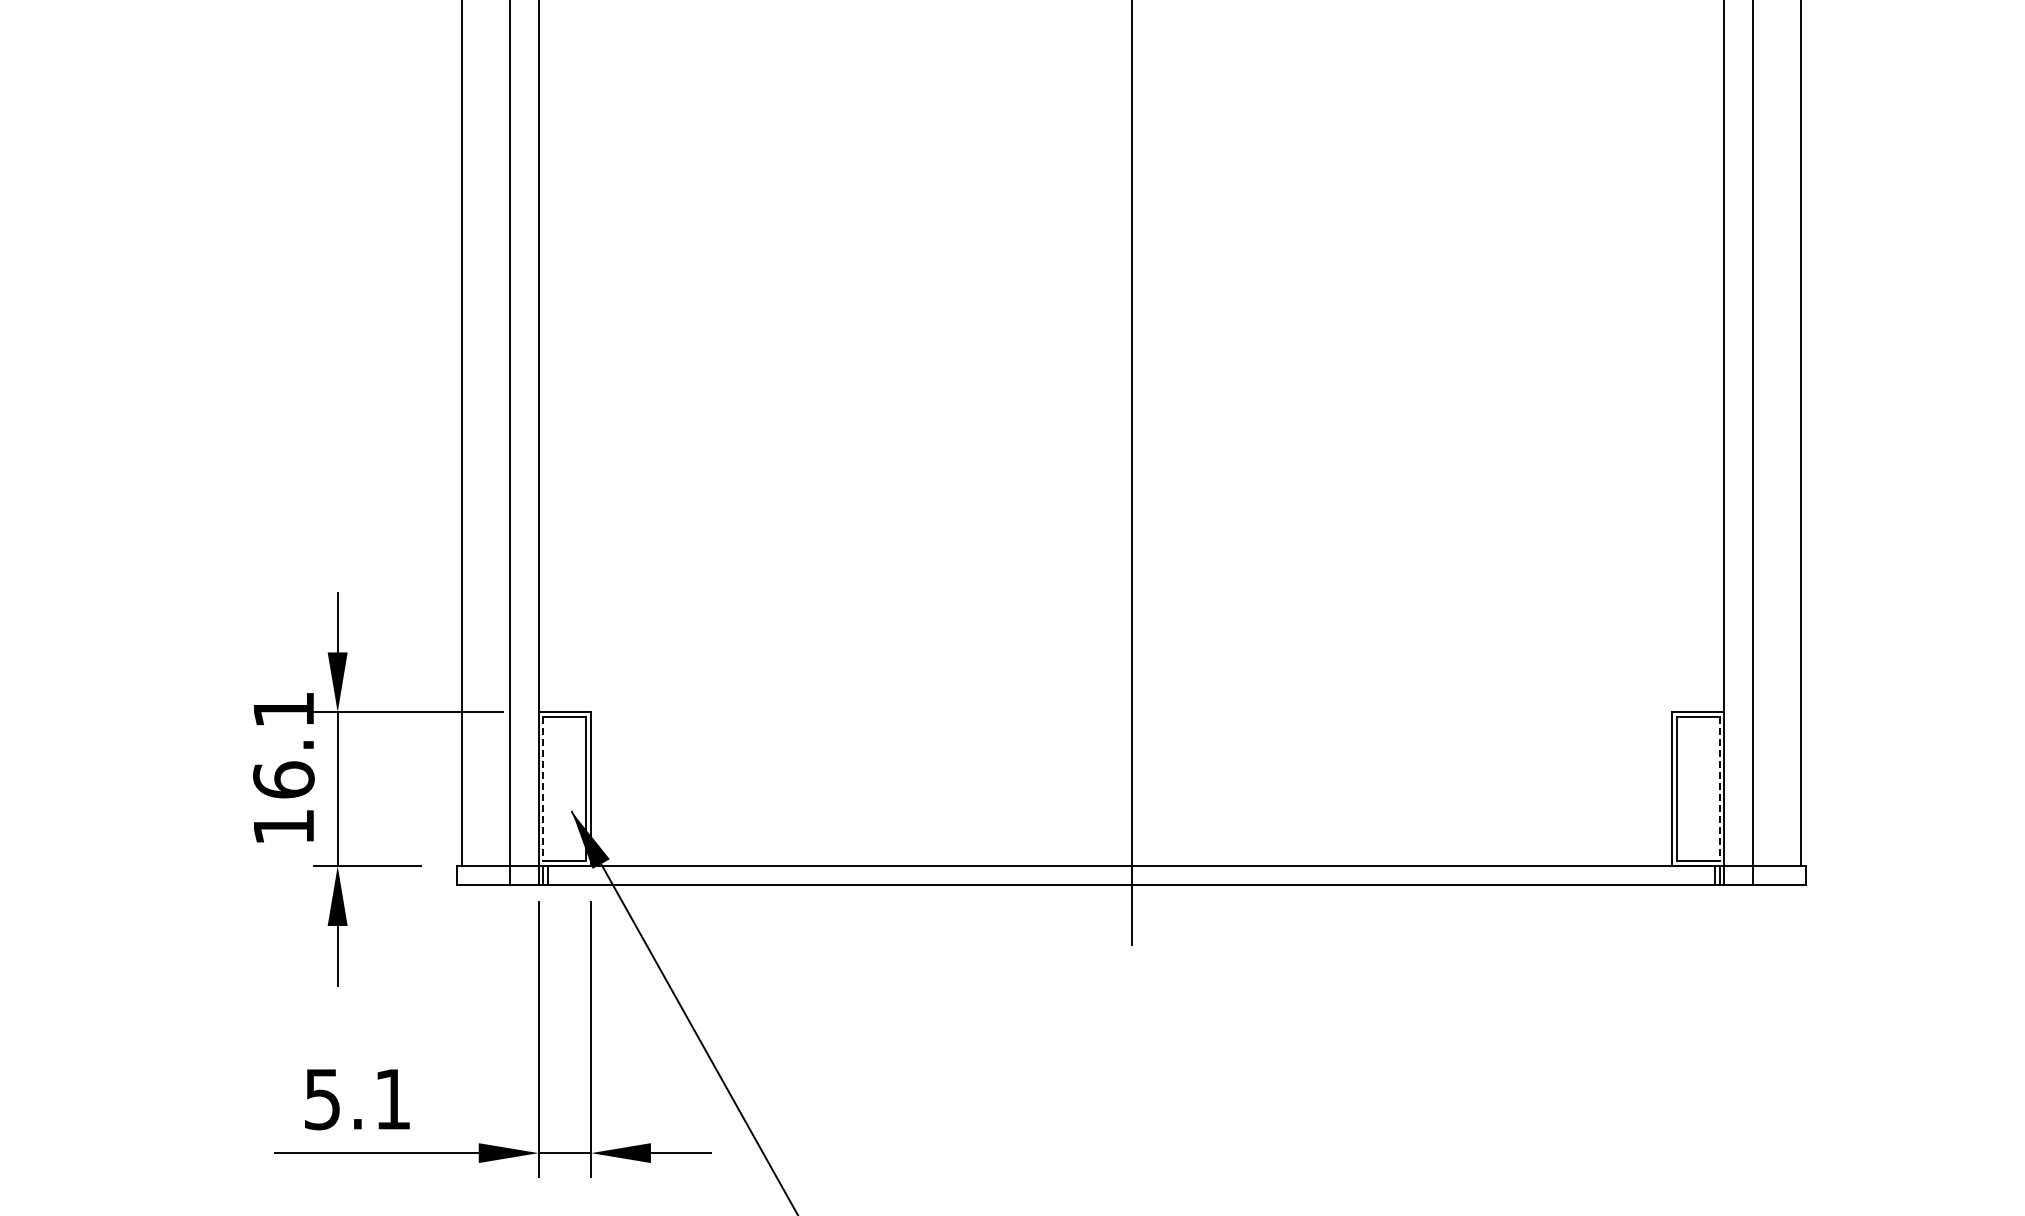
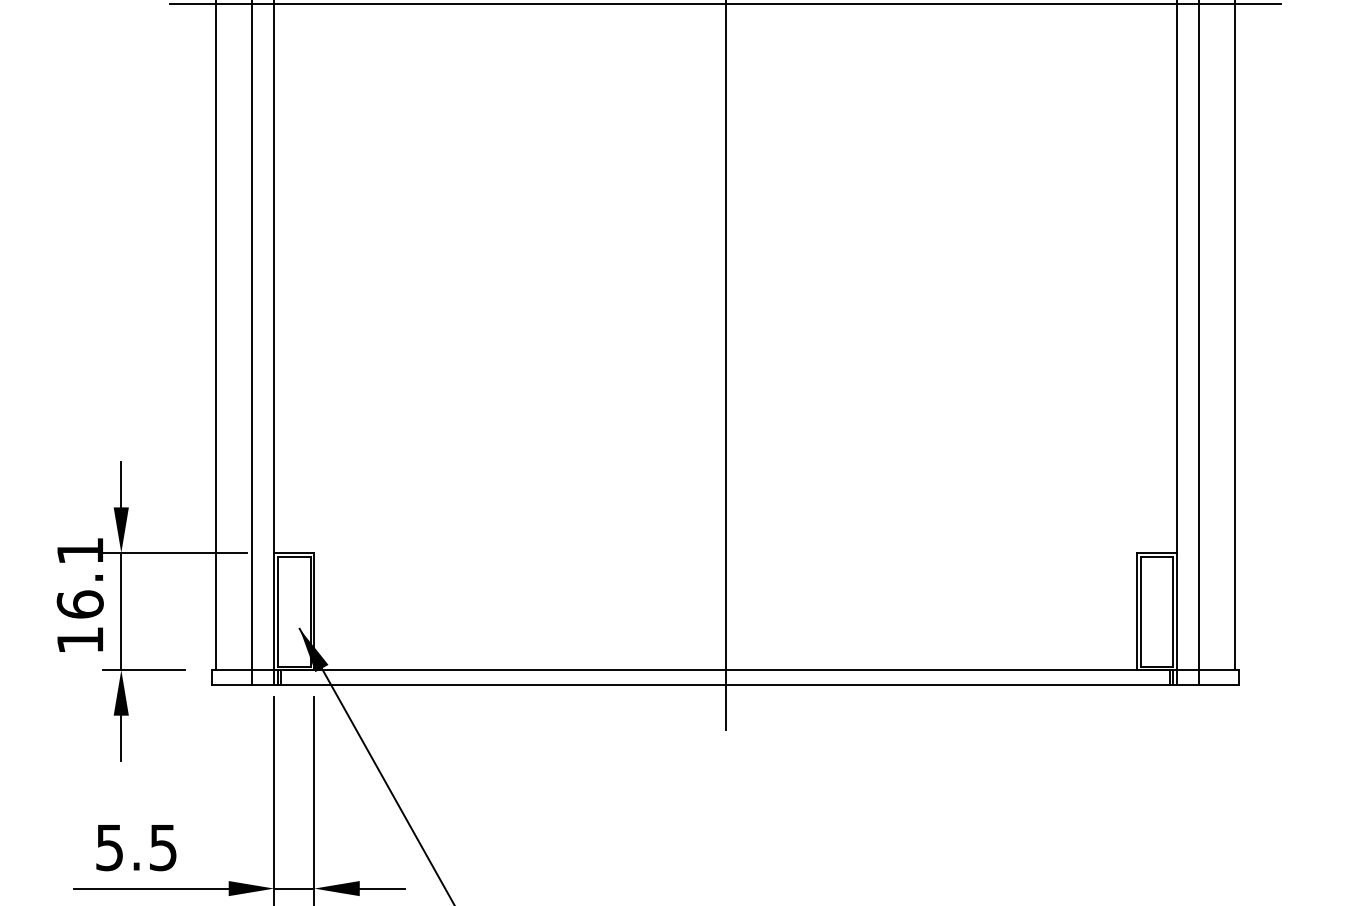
line: (543, 789) -> (277, 611), dashed -> solid
line: (1719, 789) -> (1173, 611), dashed -> solid
text: (392, 1099) -> (163, 847), 5.1 -> 5.5

